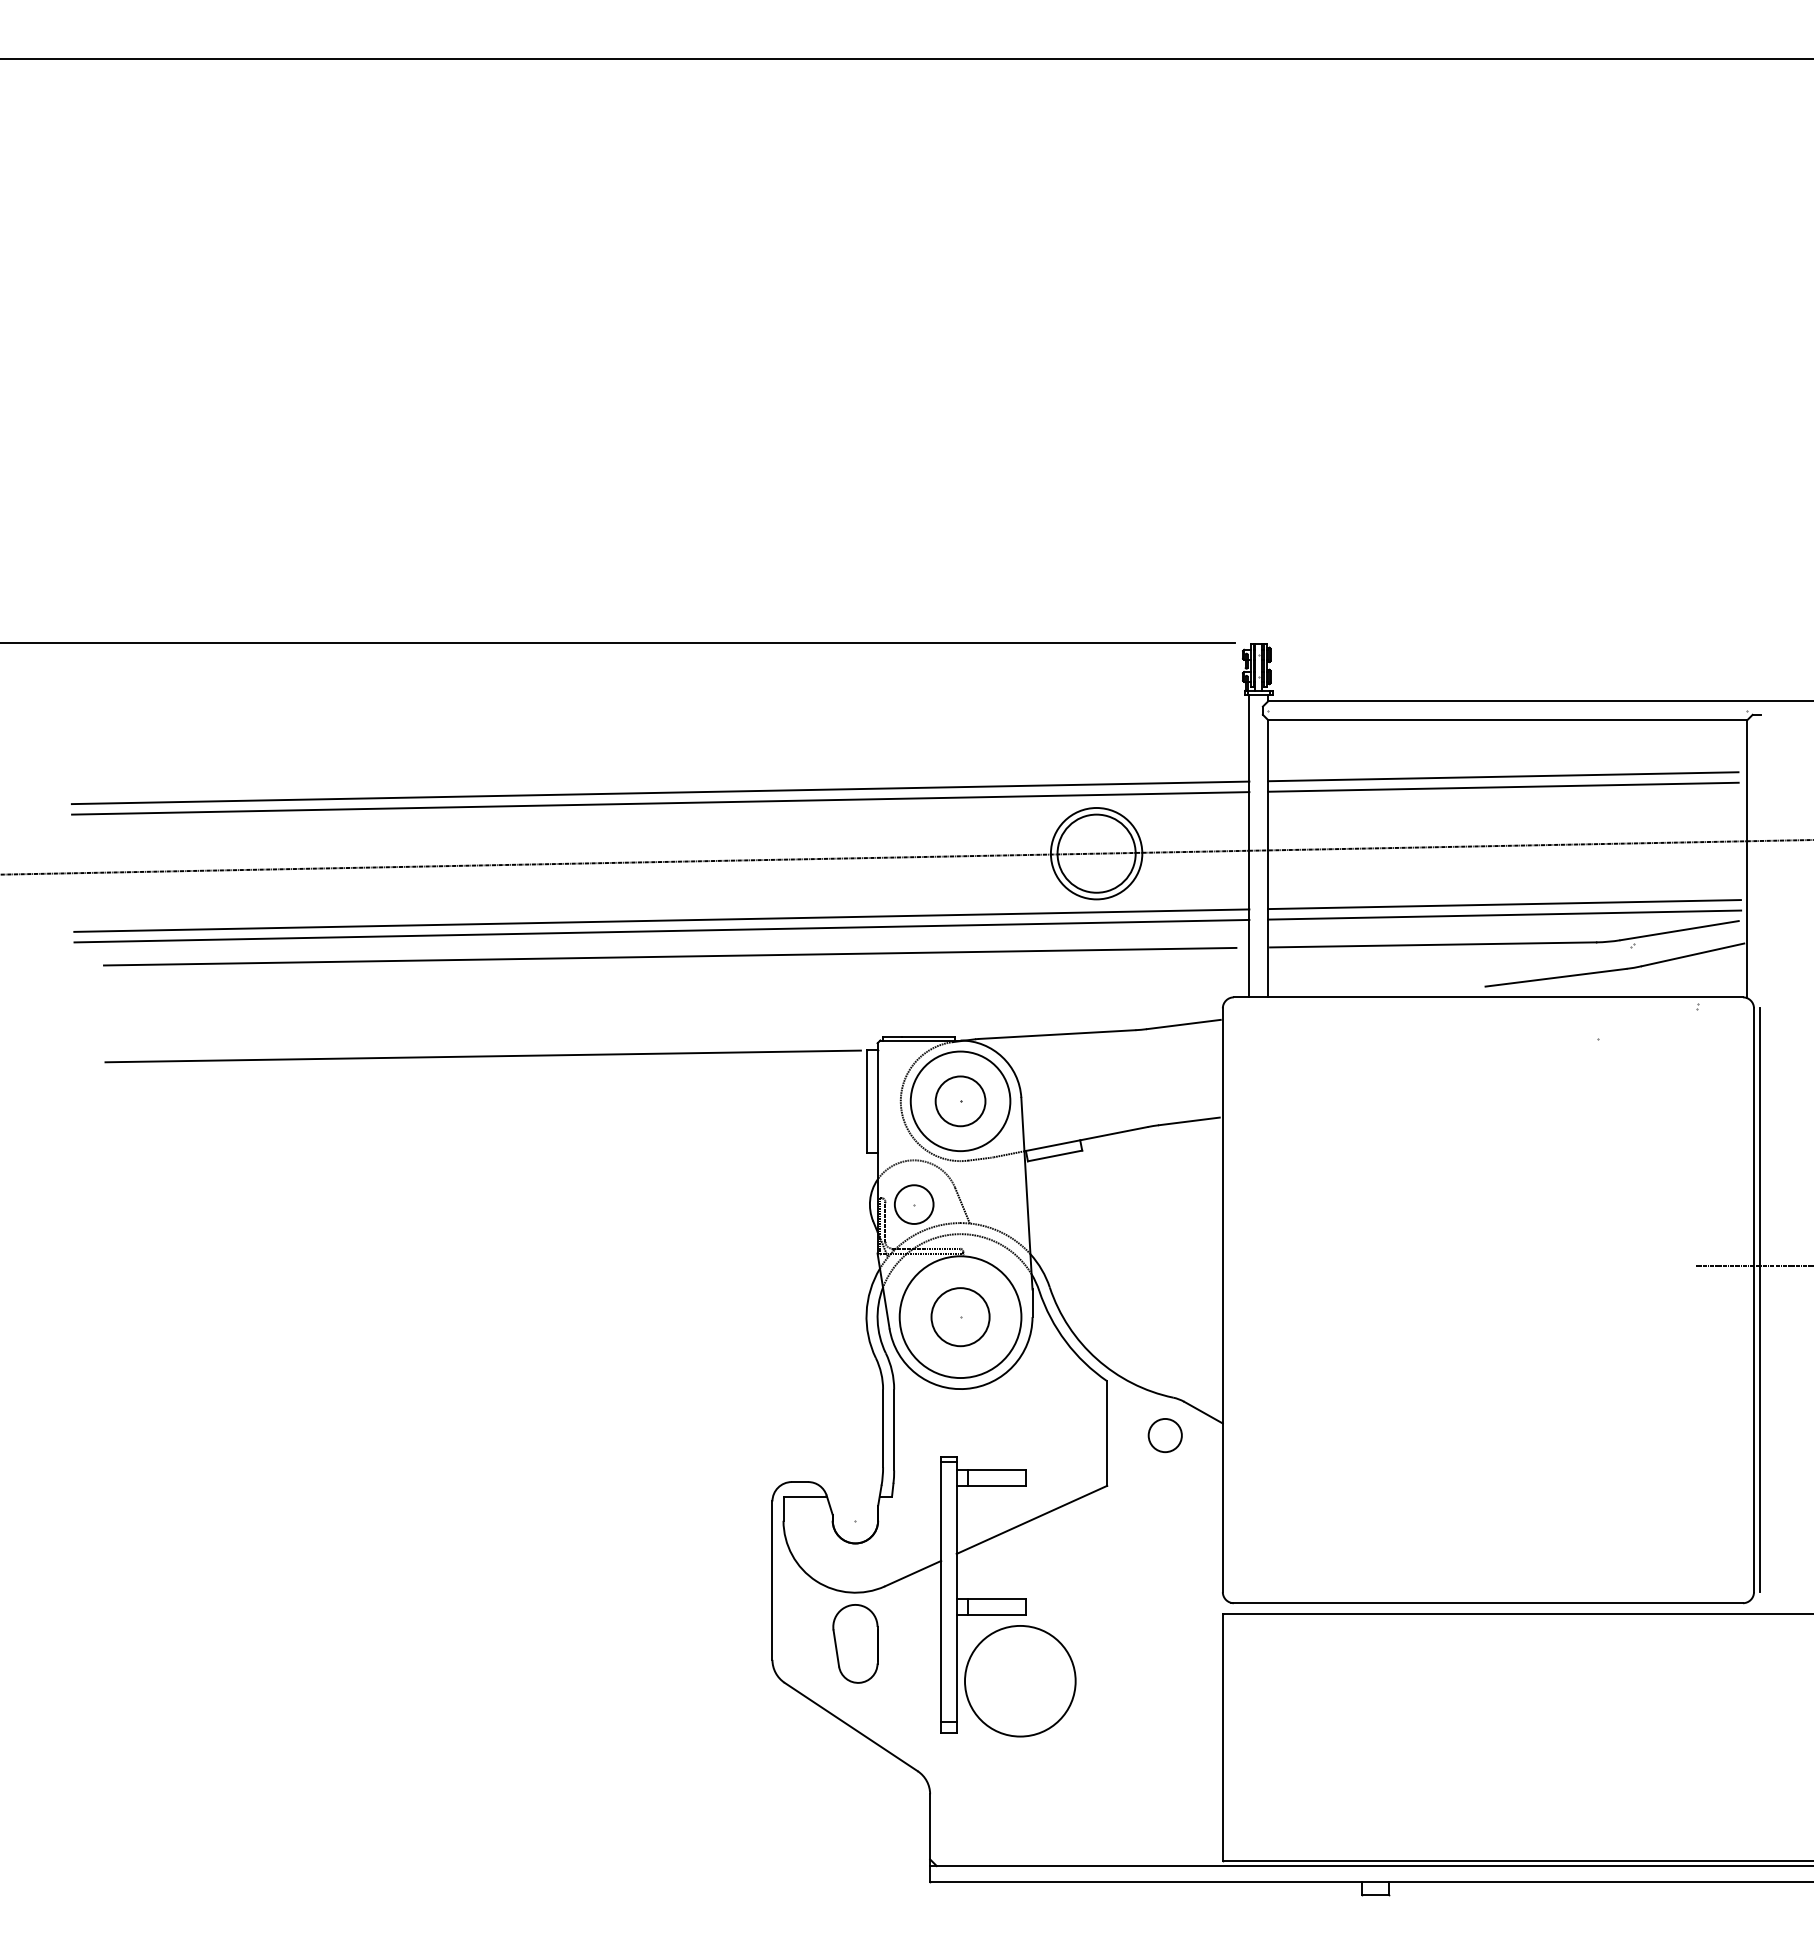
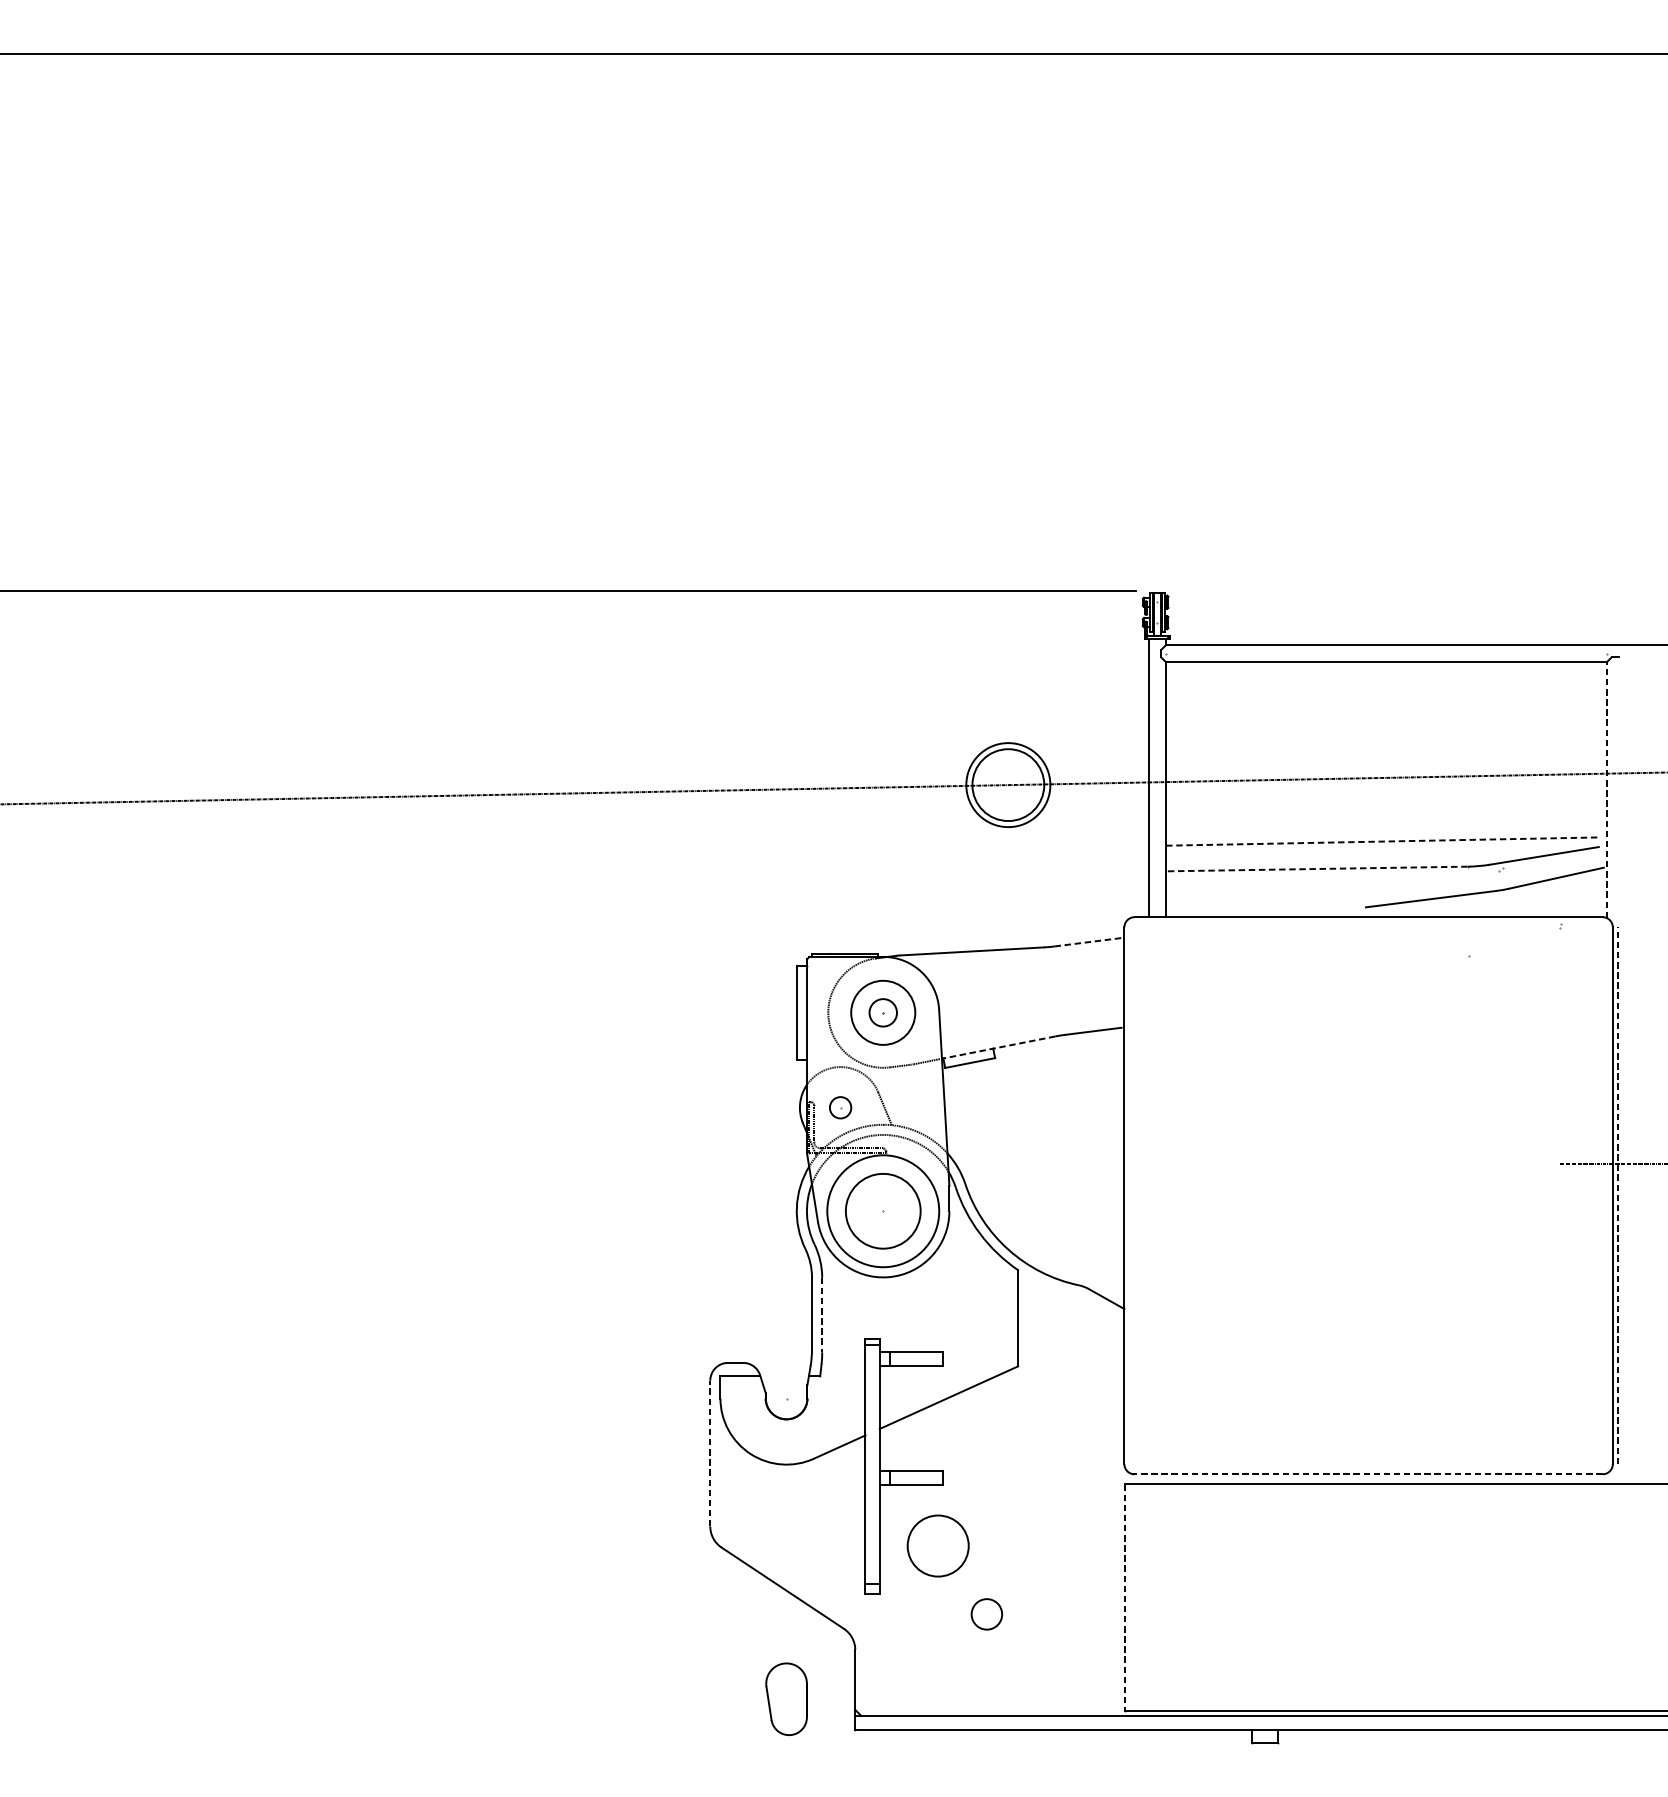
line: (1503, 776) -> (1382, 714), removed
line: (1503, 786) -> (1382, 723), removed
line: (660, 792) -> (607, 728), removed
line: (660, 803) -> (607, 738), removed
line: (1747, 858) -> (1606, 789), solid -> dashed
line: (1504, 904) -> (1383, 831), removed
line: (1504, 915) -> (1383, 841), solid -> dashed
line: (661, 920) -> (608, 846), removed
line: (661, 930) -> (608, 855), removed
line: (1433, 944) -> (1318, 868), solid -> dashed
line: (670, 956) -> (616, 879), removed
line: (1184, 1024) -> (1089, 942), solid -> dashed
line: (482, 1056) -> (443, 971), removed
circle: (960, 1101) -> (883, 1012), size x0.6
circle: (960, 1101) -> (883, 1012), size x0.7
line: (1085, 1139) -> (998, 1047), solid -> dashed
circle: (913, 1204) -> (839, 1107), size x0.6
line: (1759, 1300) -> (1617, 1195), solid -> dashed
circle: (960, 1317) -> (883, 1211), size x1.4
line: (894, 1430) -> (822, 1315), solid -> dashed
circle: (1164, 1435) -> (986, 1614), moved
line: (772, 1580) -> (710, 1453), solid -> dashed
line: (1487, 1603) -> (1367, 1474), solid -> dashed
part: (855, 1643) -> (786, 1698), moved
circle: (1020, 1680) -> (938, 1545), size x0.6
line: (1223, 1737) -> (1125, 1597), solid -> dashed

